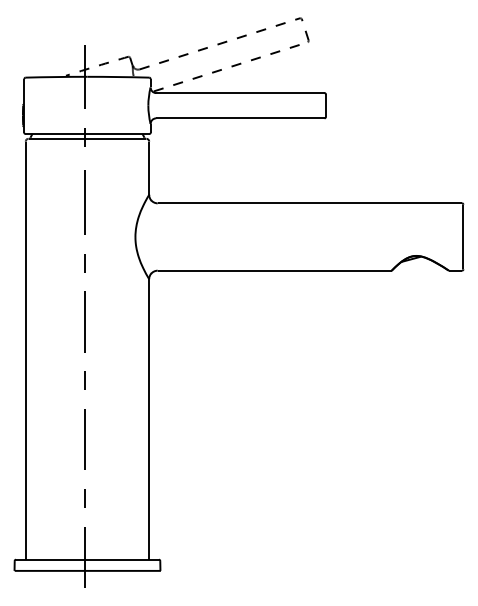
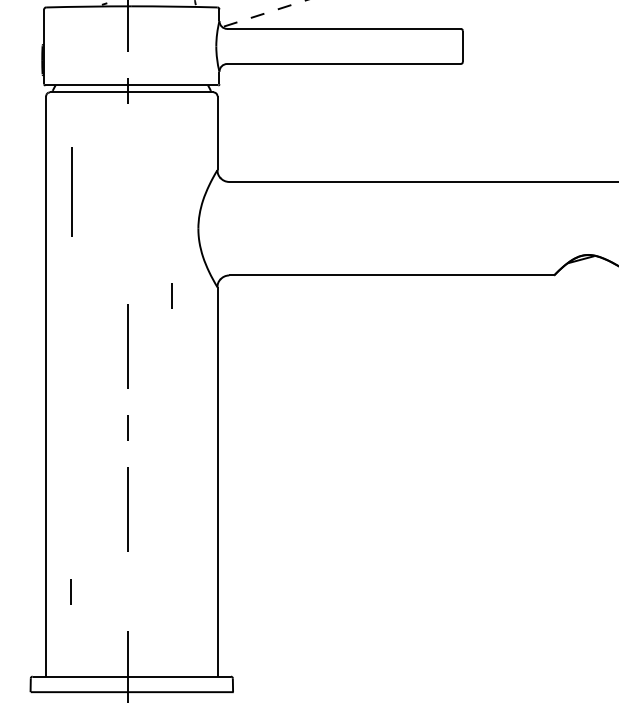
line: (84, 202) -> (72, 191), moved
line: (84, 263) -> (172, 296), moved
line: (84, 498) -> (70, 591), moved

